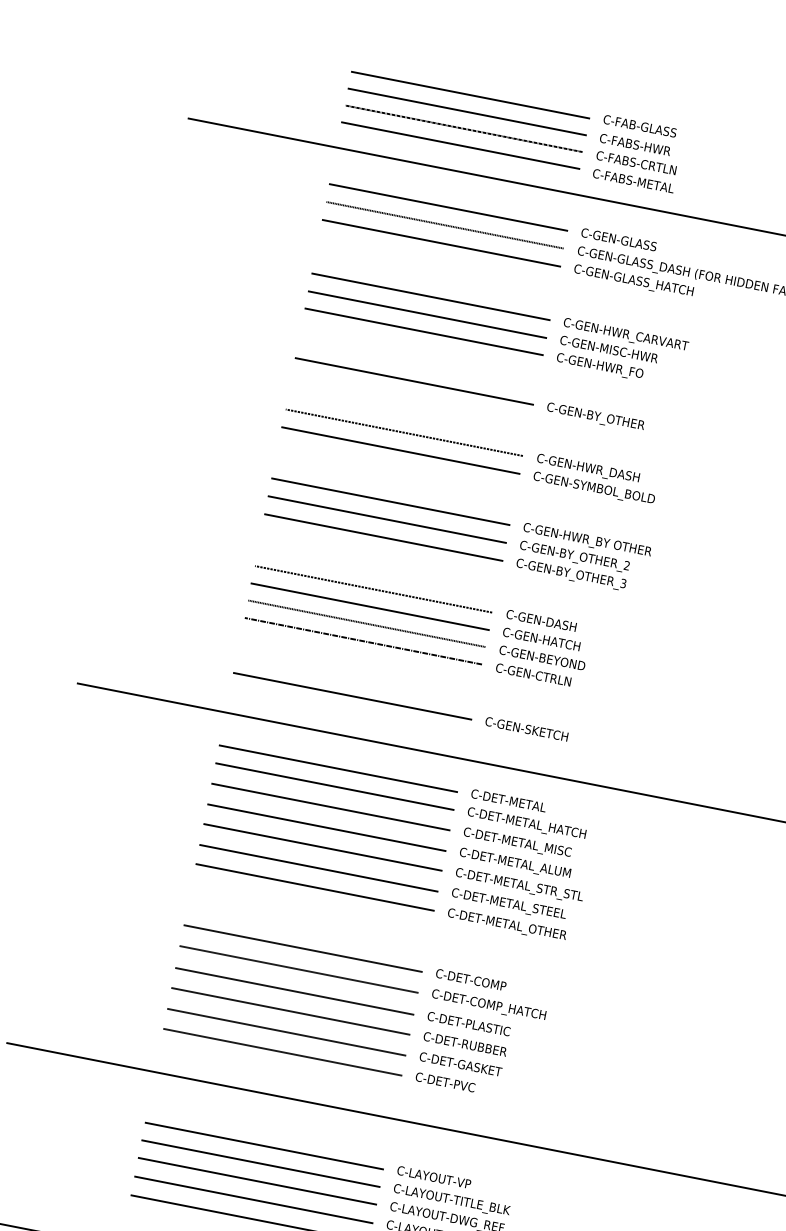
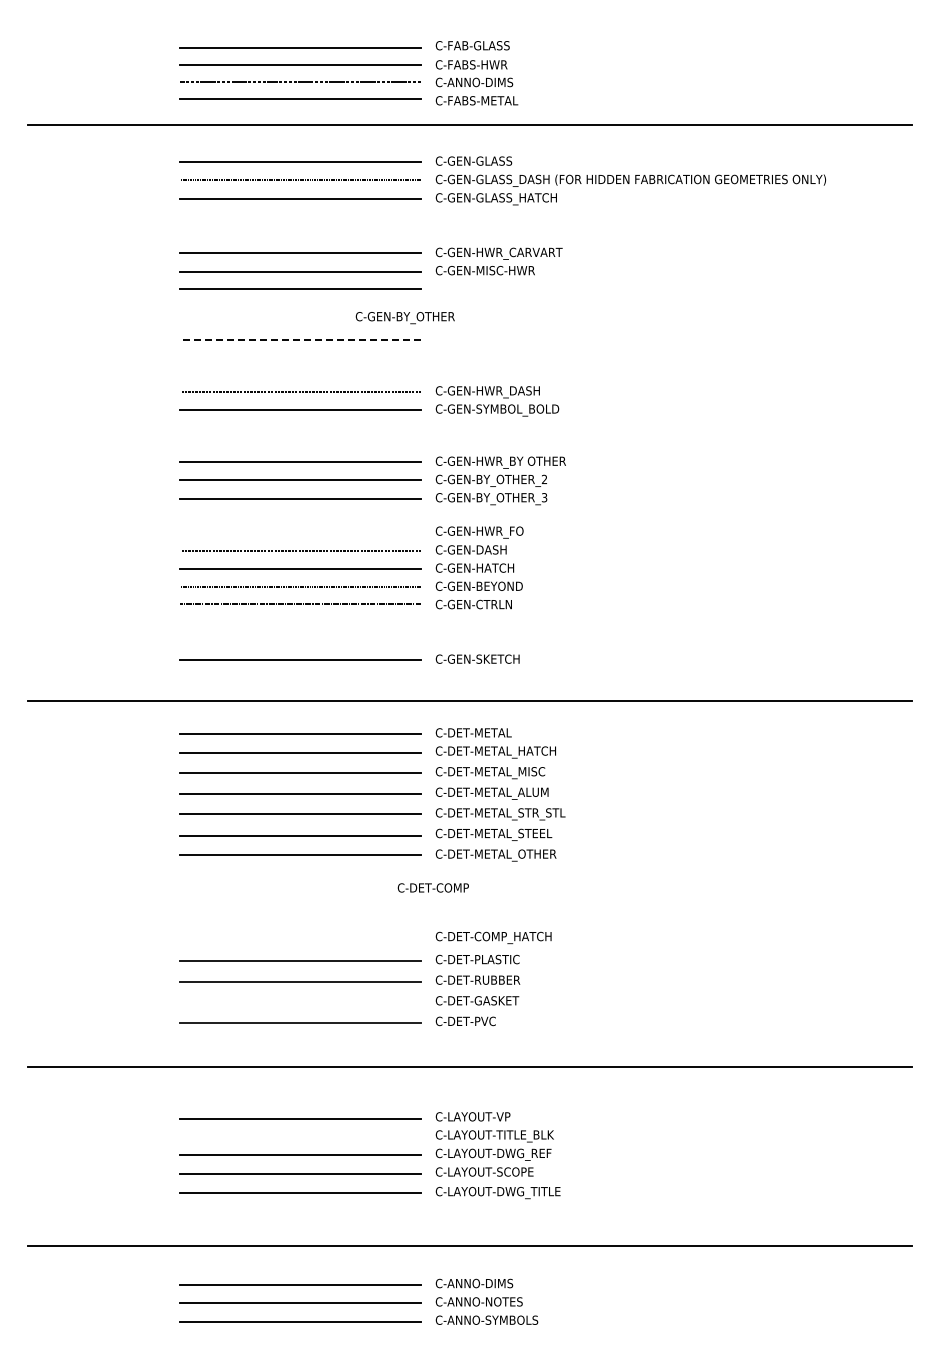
text: (641, 164) -> (481, 82), C-FABS-CRTLN -> C-ANNO-DIMS
text: (599, 366) -> (479, 532), moved
line: (414, 381) -> (300, 339), solid -> dashed
text: (594, 417) -> (404, 318), moved
line: (303, 948) -> (300, 917), removed
line: (299, 969) -> (300, 938), removed
text: (470, 979) -> (432, 887), moved
line: (286, 1031) -> (300, 1002), removed
line: (261, 1163) -> (300, 1136), removed

